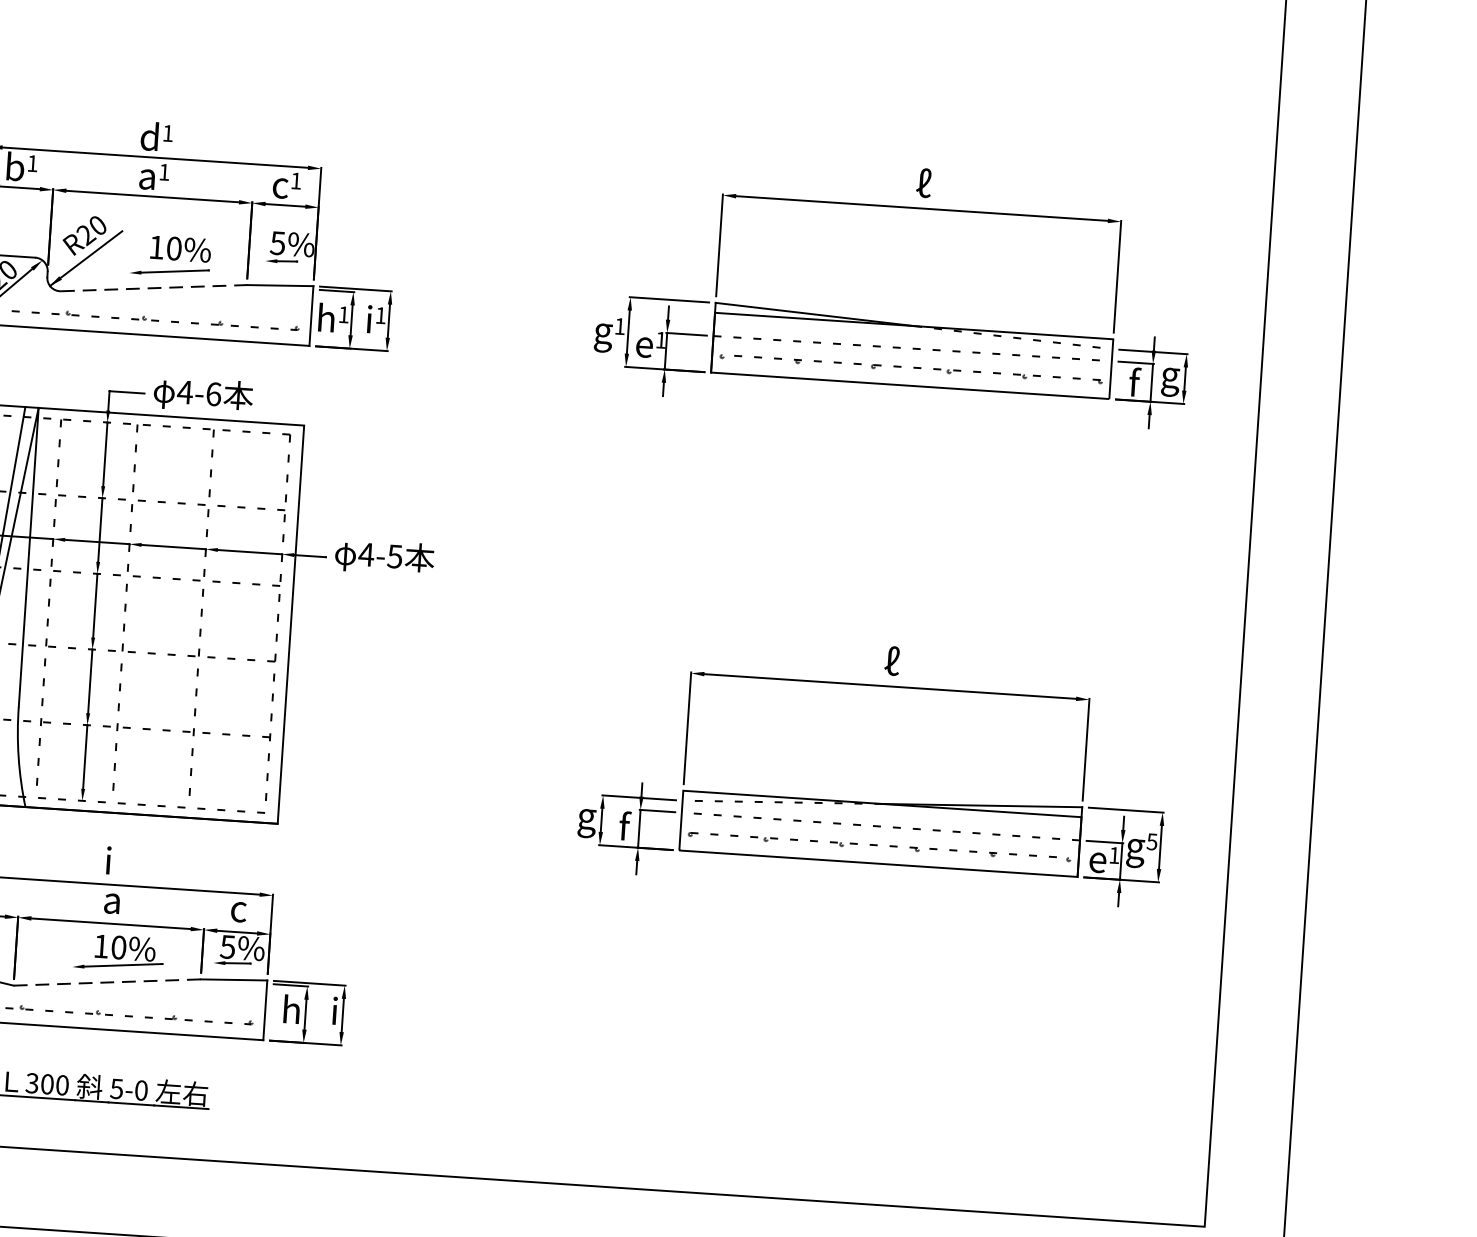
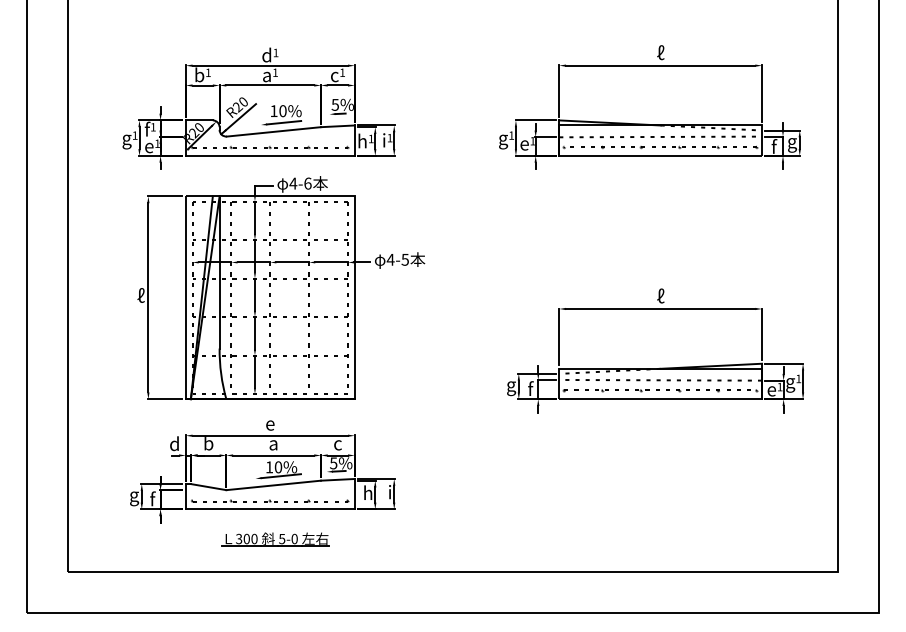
line: (154, 287) -> (274, 131), dashed -> solid
text: (1151, 840) -> (798, 378), 5 -> 1
text: (109, 860) -> (270, 423), i -> e
line: (106, 982) -> (273, 485), dashed -> solid

